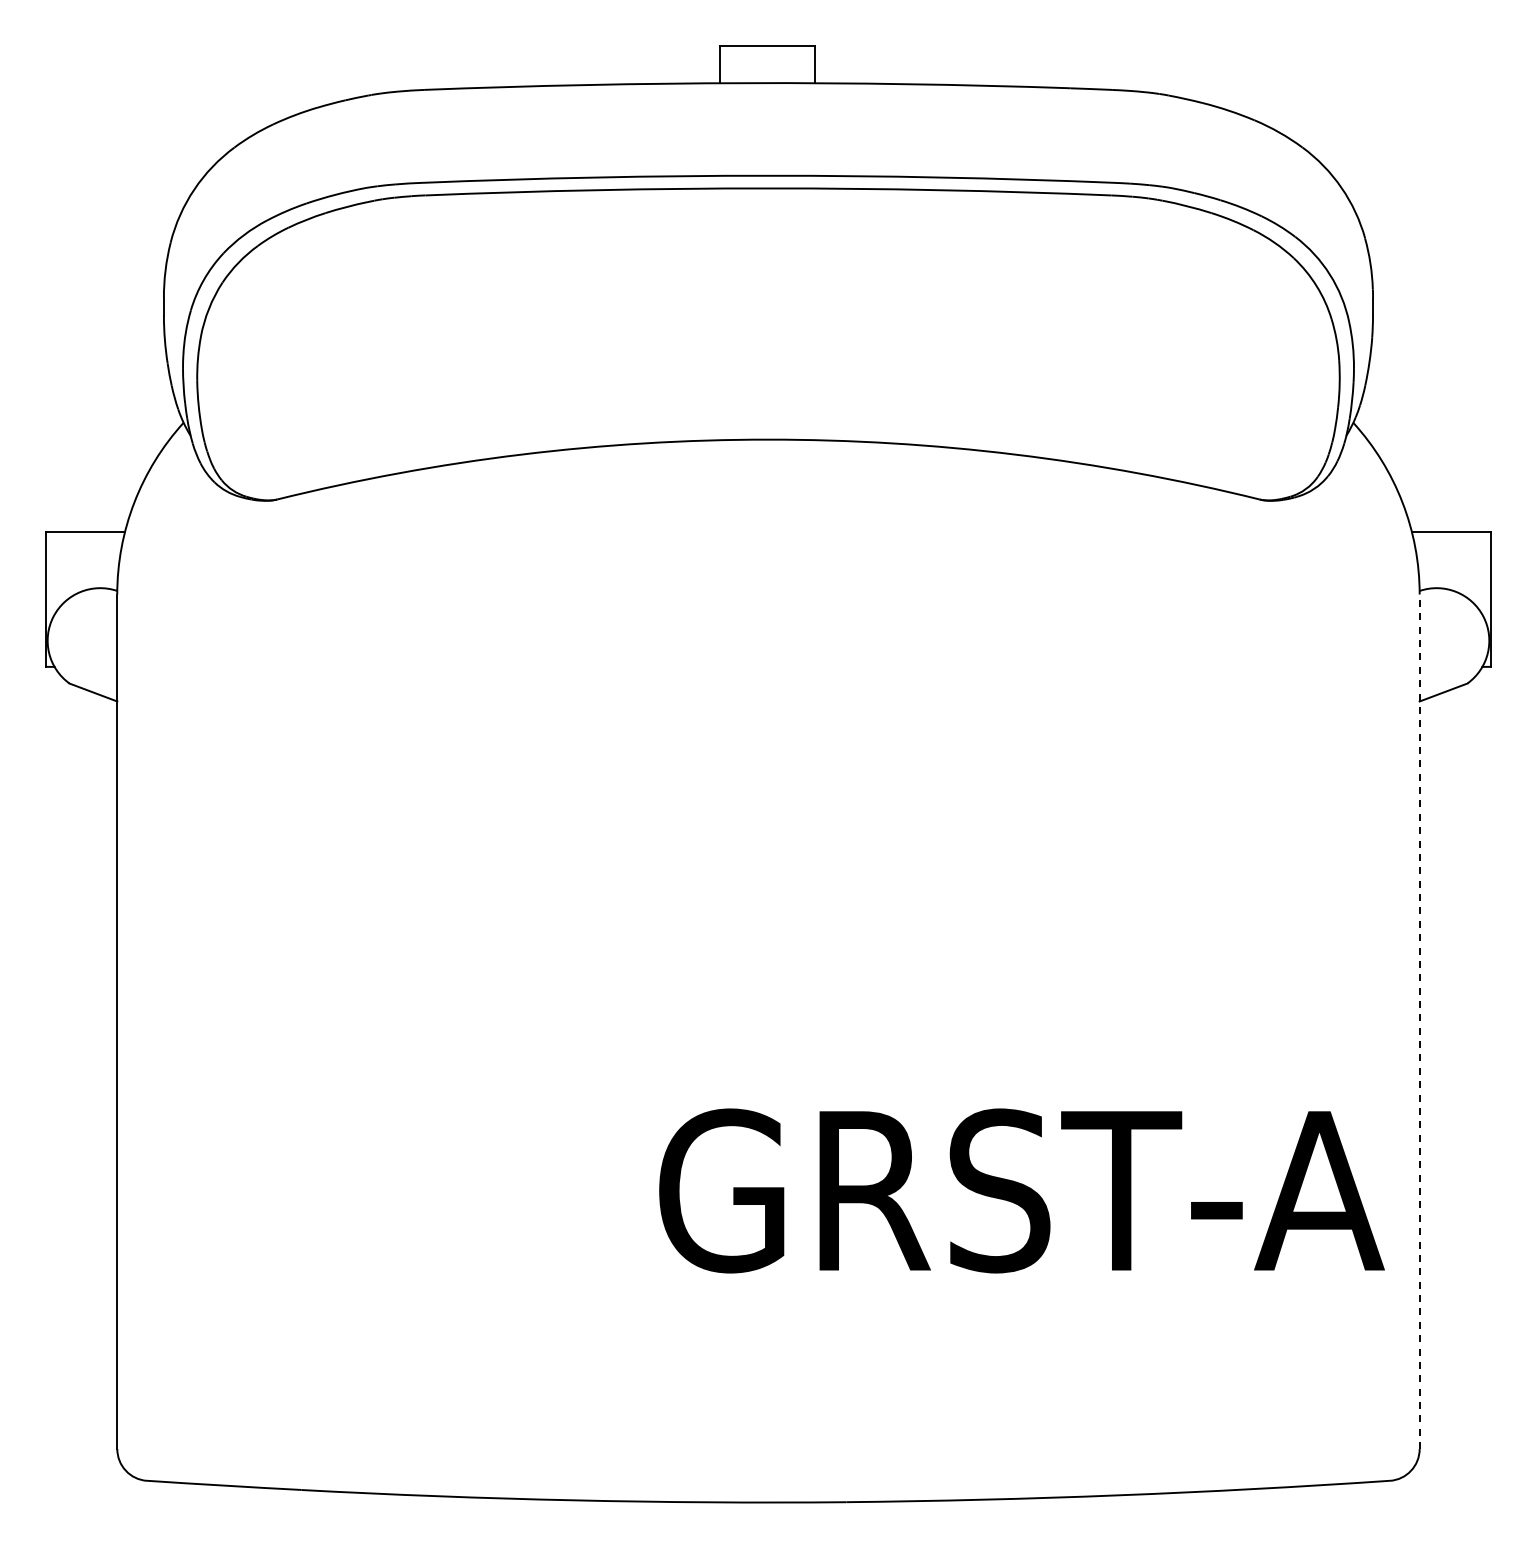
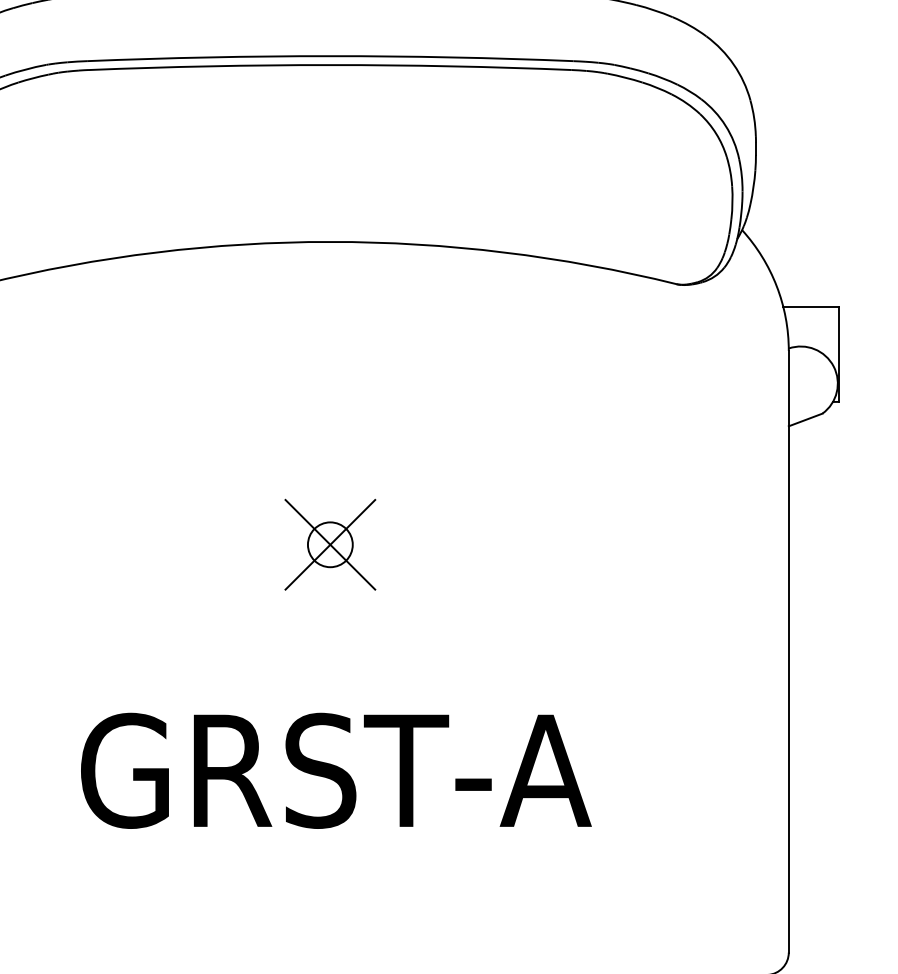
part: (768, 869) -> (330, 544), added
line: (1419, 1021) -> (788, 651), dashed -> solid
text: (1021, 1190) -> (336, 770), moved

